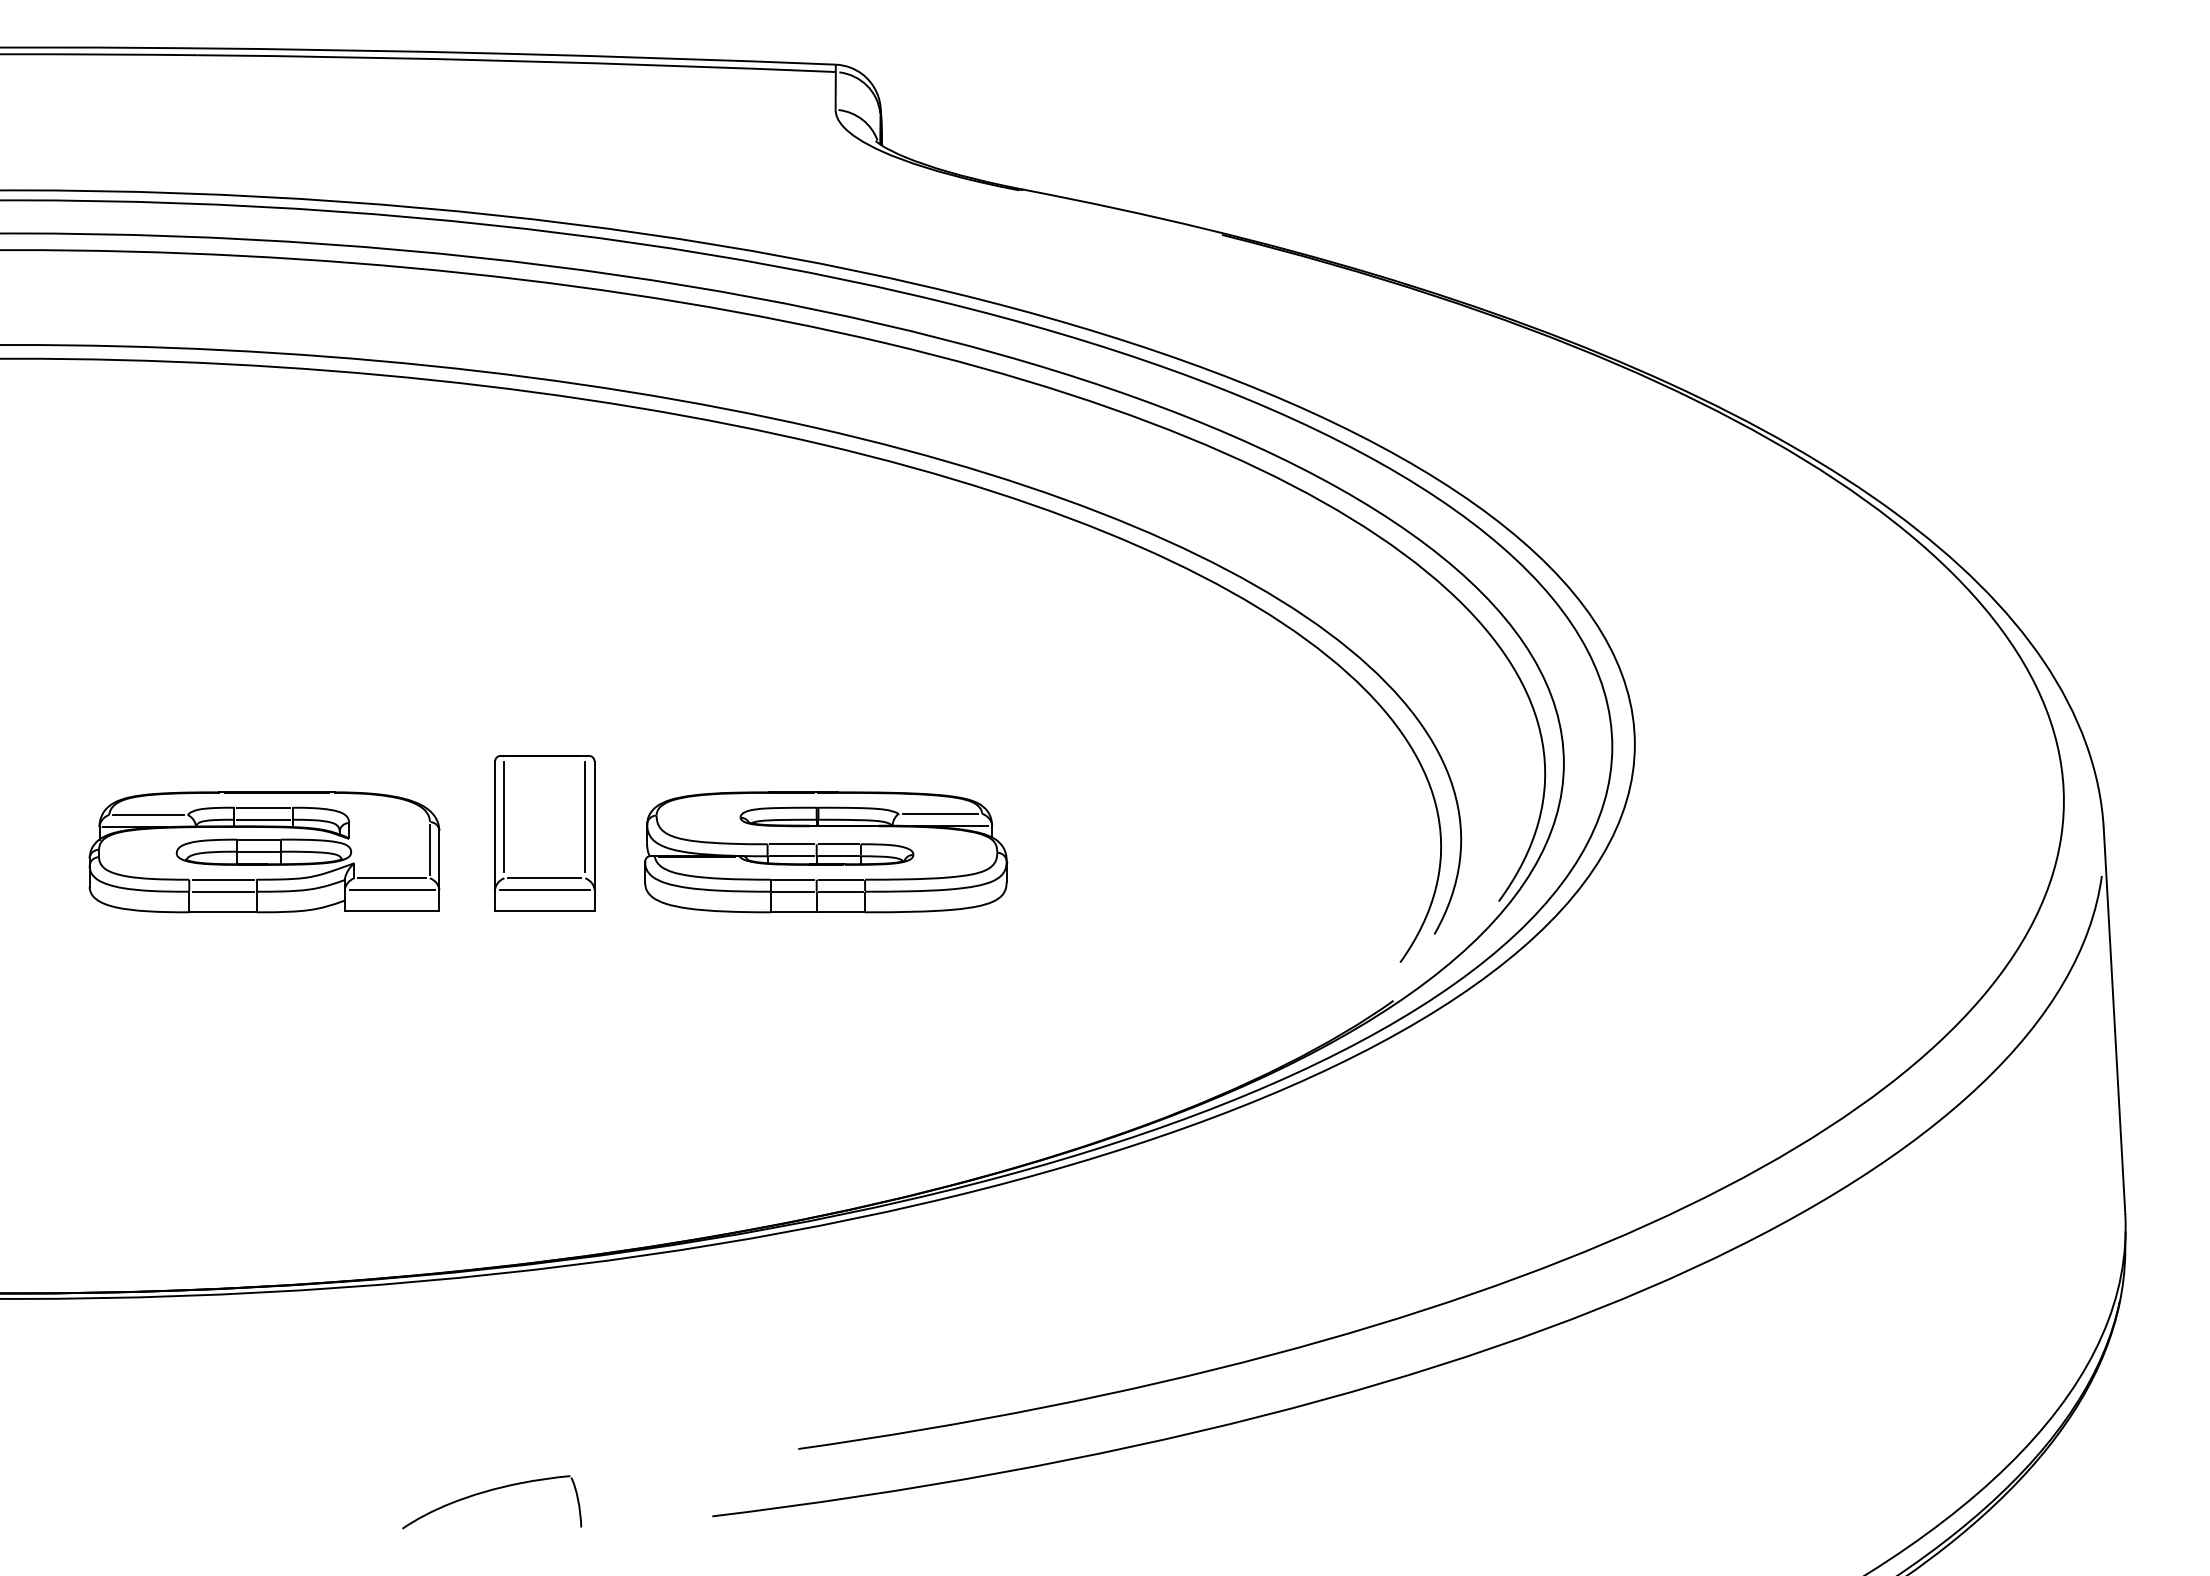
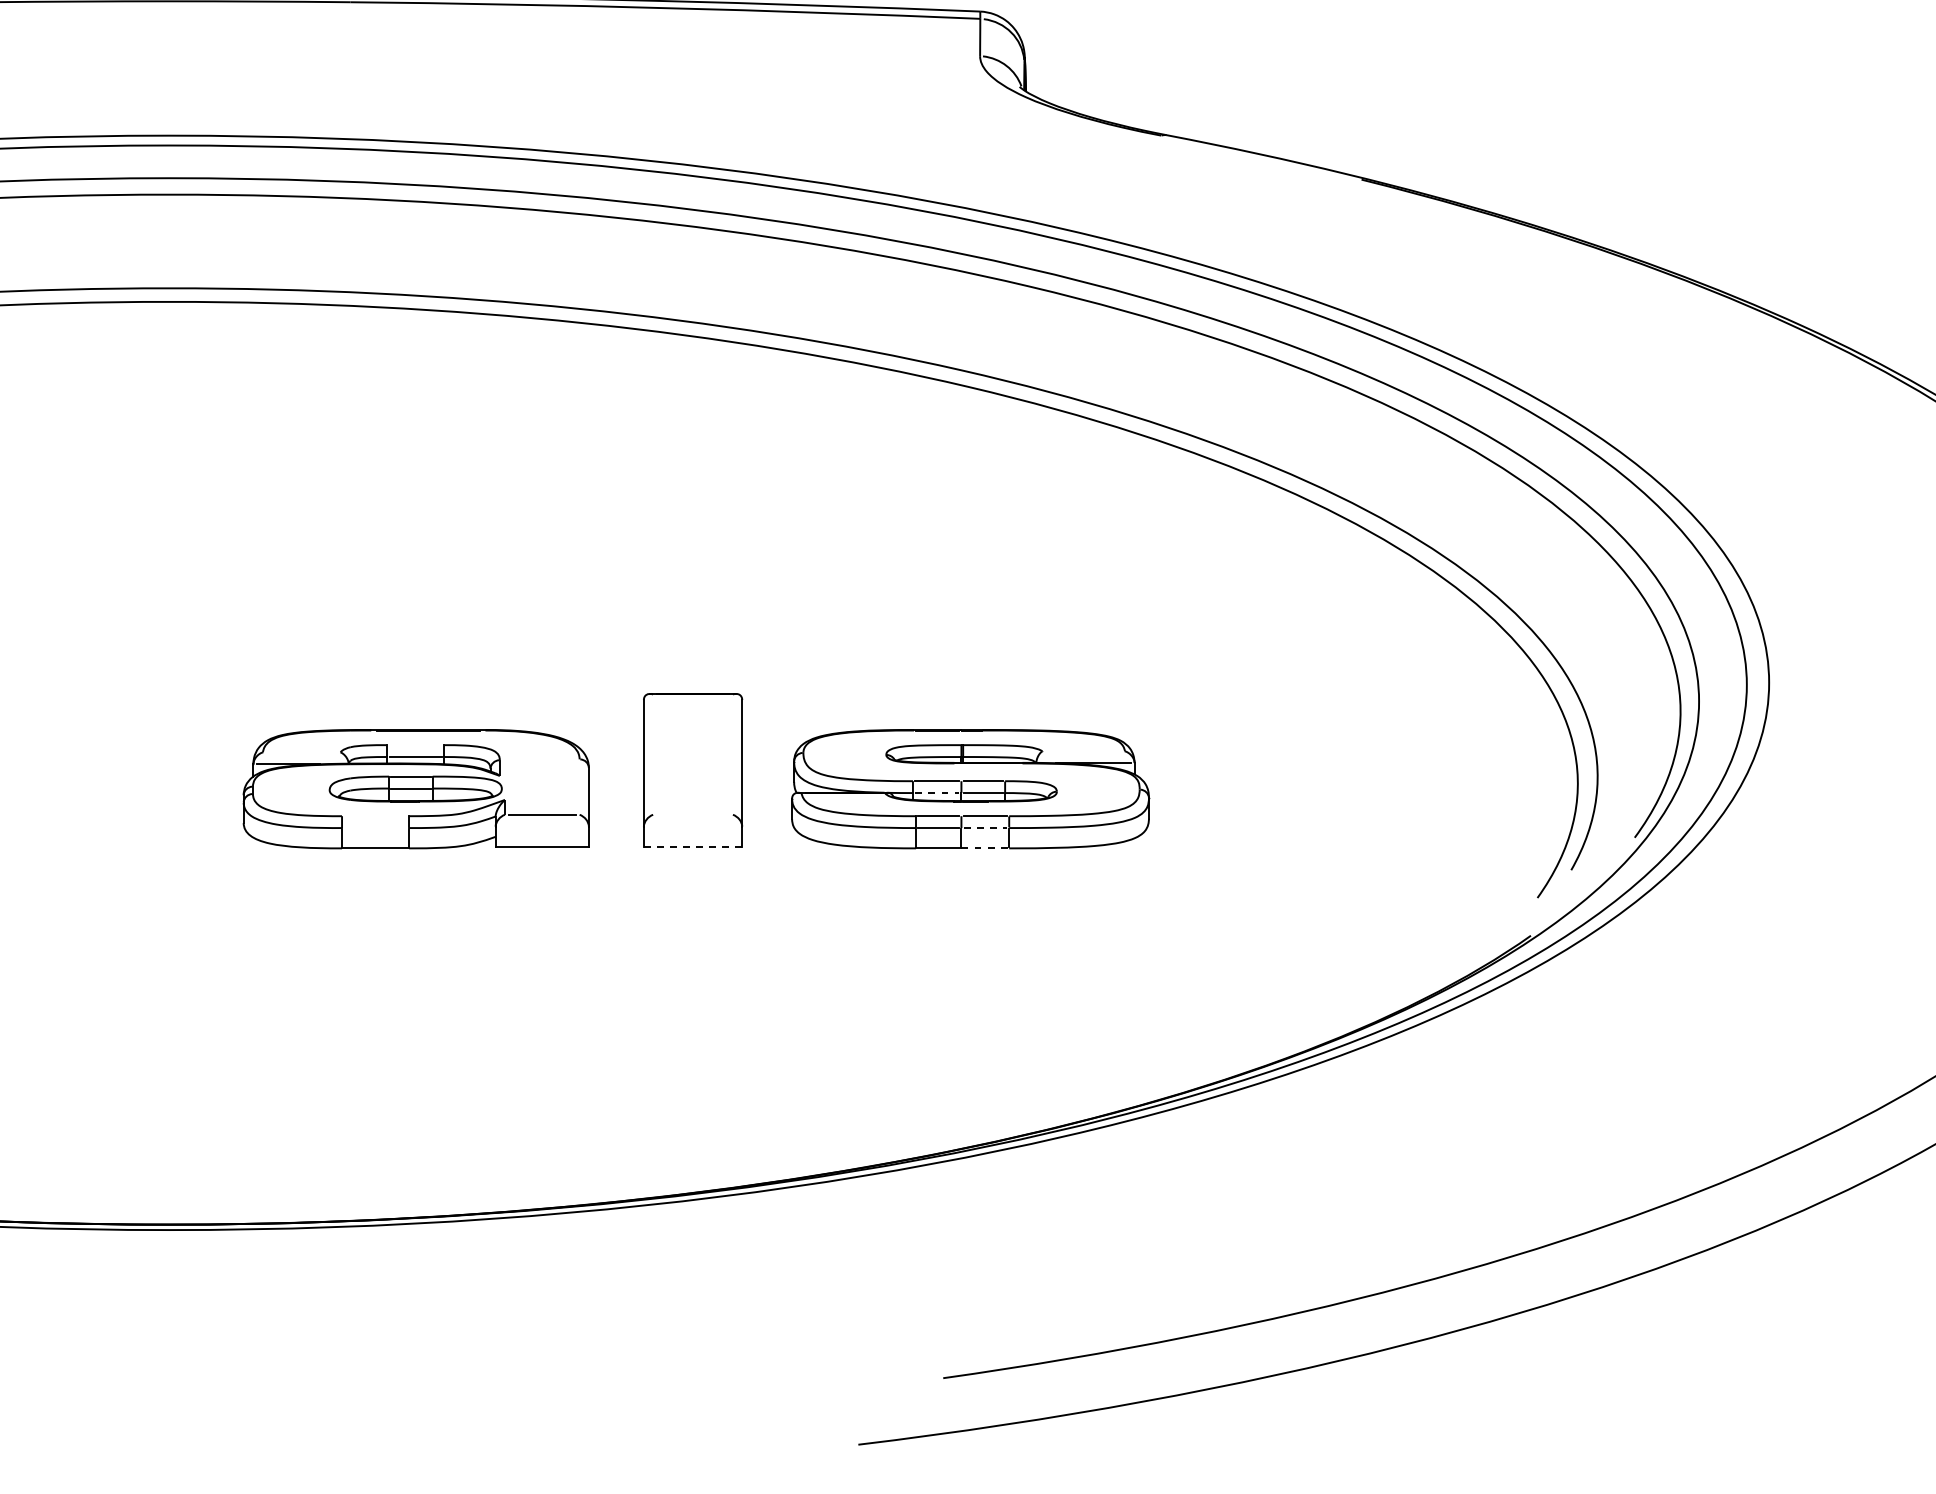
line: (263, 807) -> (415, 744), removed
line: (940, 813) -> (1083, 750), removed
line: (148, 815) -> (301, 752), removed
line: (504, 817) -> (653, 754), removed
line: (585, 817) -> (733, 754), removed
line: (429, 849) -> (579, 786), removed
line: (792, 856) -> (937, 793), solid -> dashed
line: (544, 878) -> (692, 814), removed
line: (222, 879) -> (374, 815), removed
line: (391, 890) -> (541, 826), removed
line: (544, 890) -> (692, 826), removed
line: (222, 891) -> (374, 827), removed
line: (840, 891) -> (984, 827), solid -> dashed
line: (544, 910) -> (692, 846), solid -> dashed
line: (841, 912) -> (985, 848), solid -> dashed
part: (490, 1491) -> (639, 1420), removed

